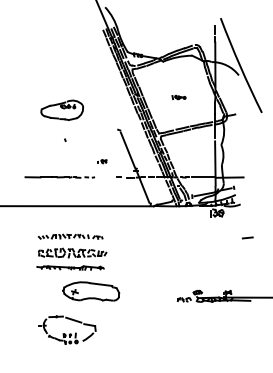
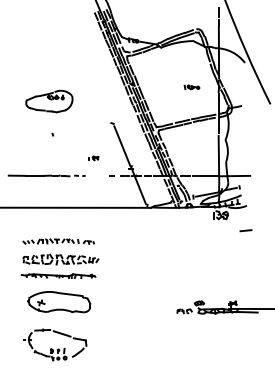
part: (178, 97) -> (191, 87), moved
line: (247, 237) -> (245, 230), moved
part: (91, 291) -> (59, 302), moved

